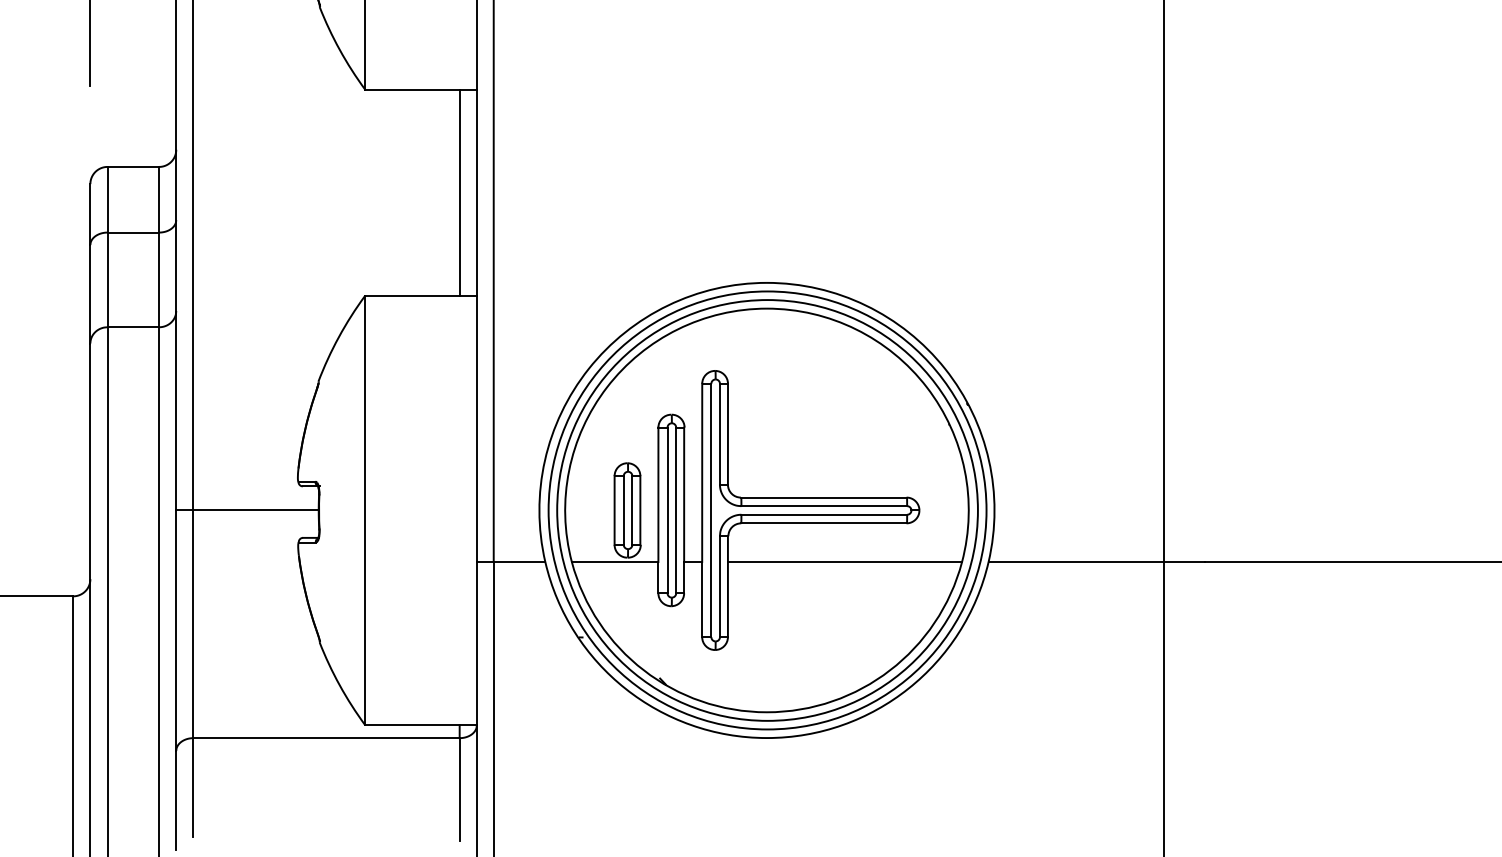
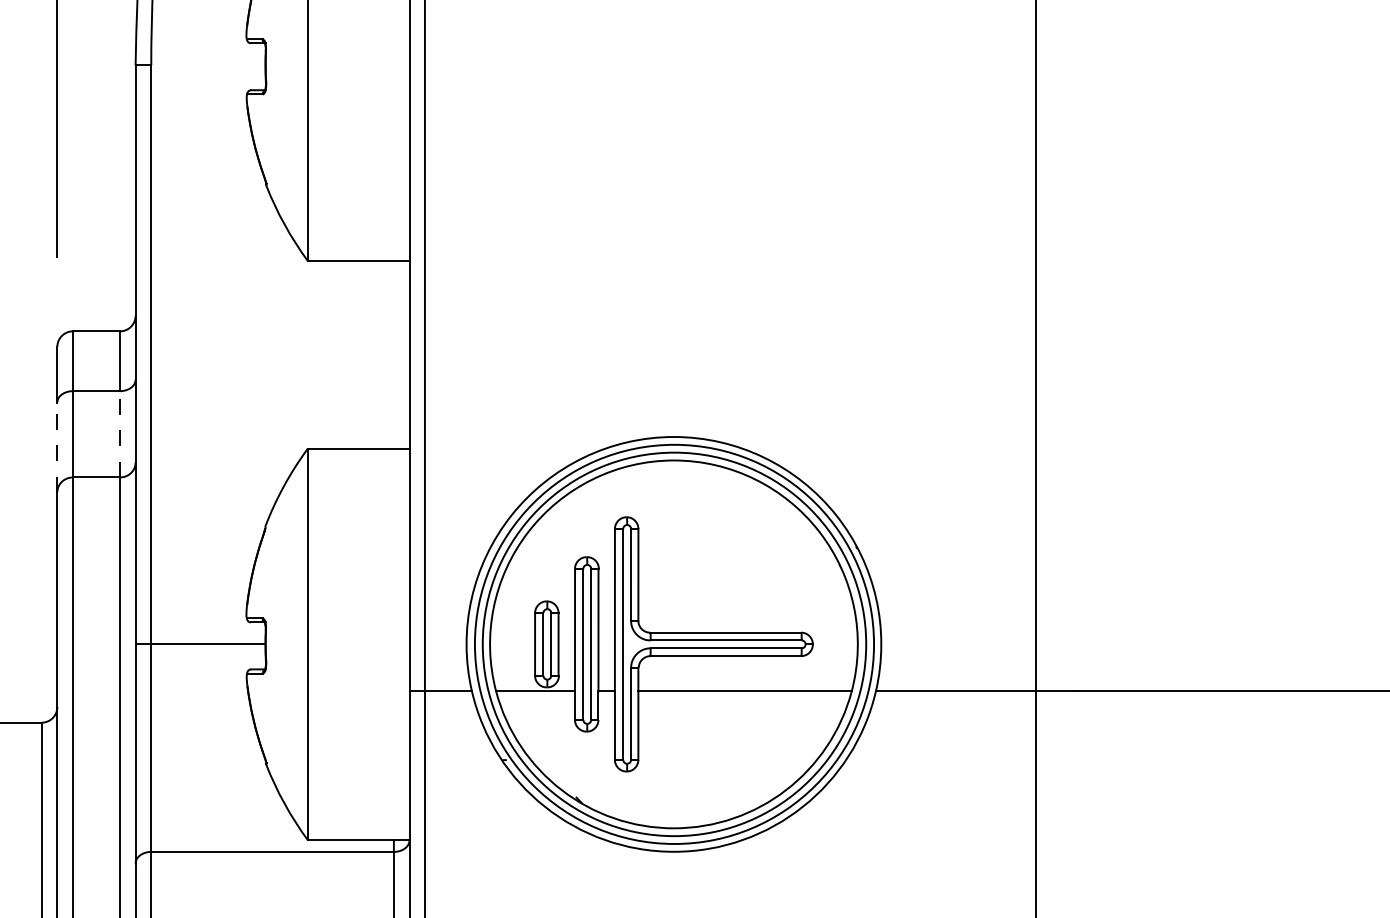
line: (459, 192) -> (393, 354), removed
line: (158, 279) -> (119, 433), solid -> dashed
line: (90, 294) -> (57, 447), solid -> dashed

